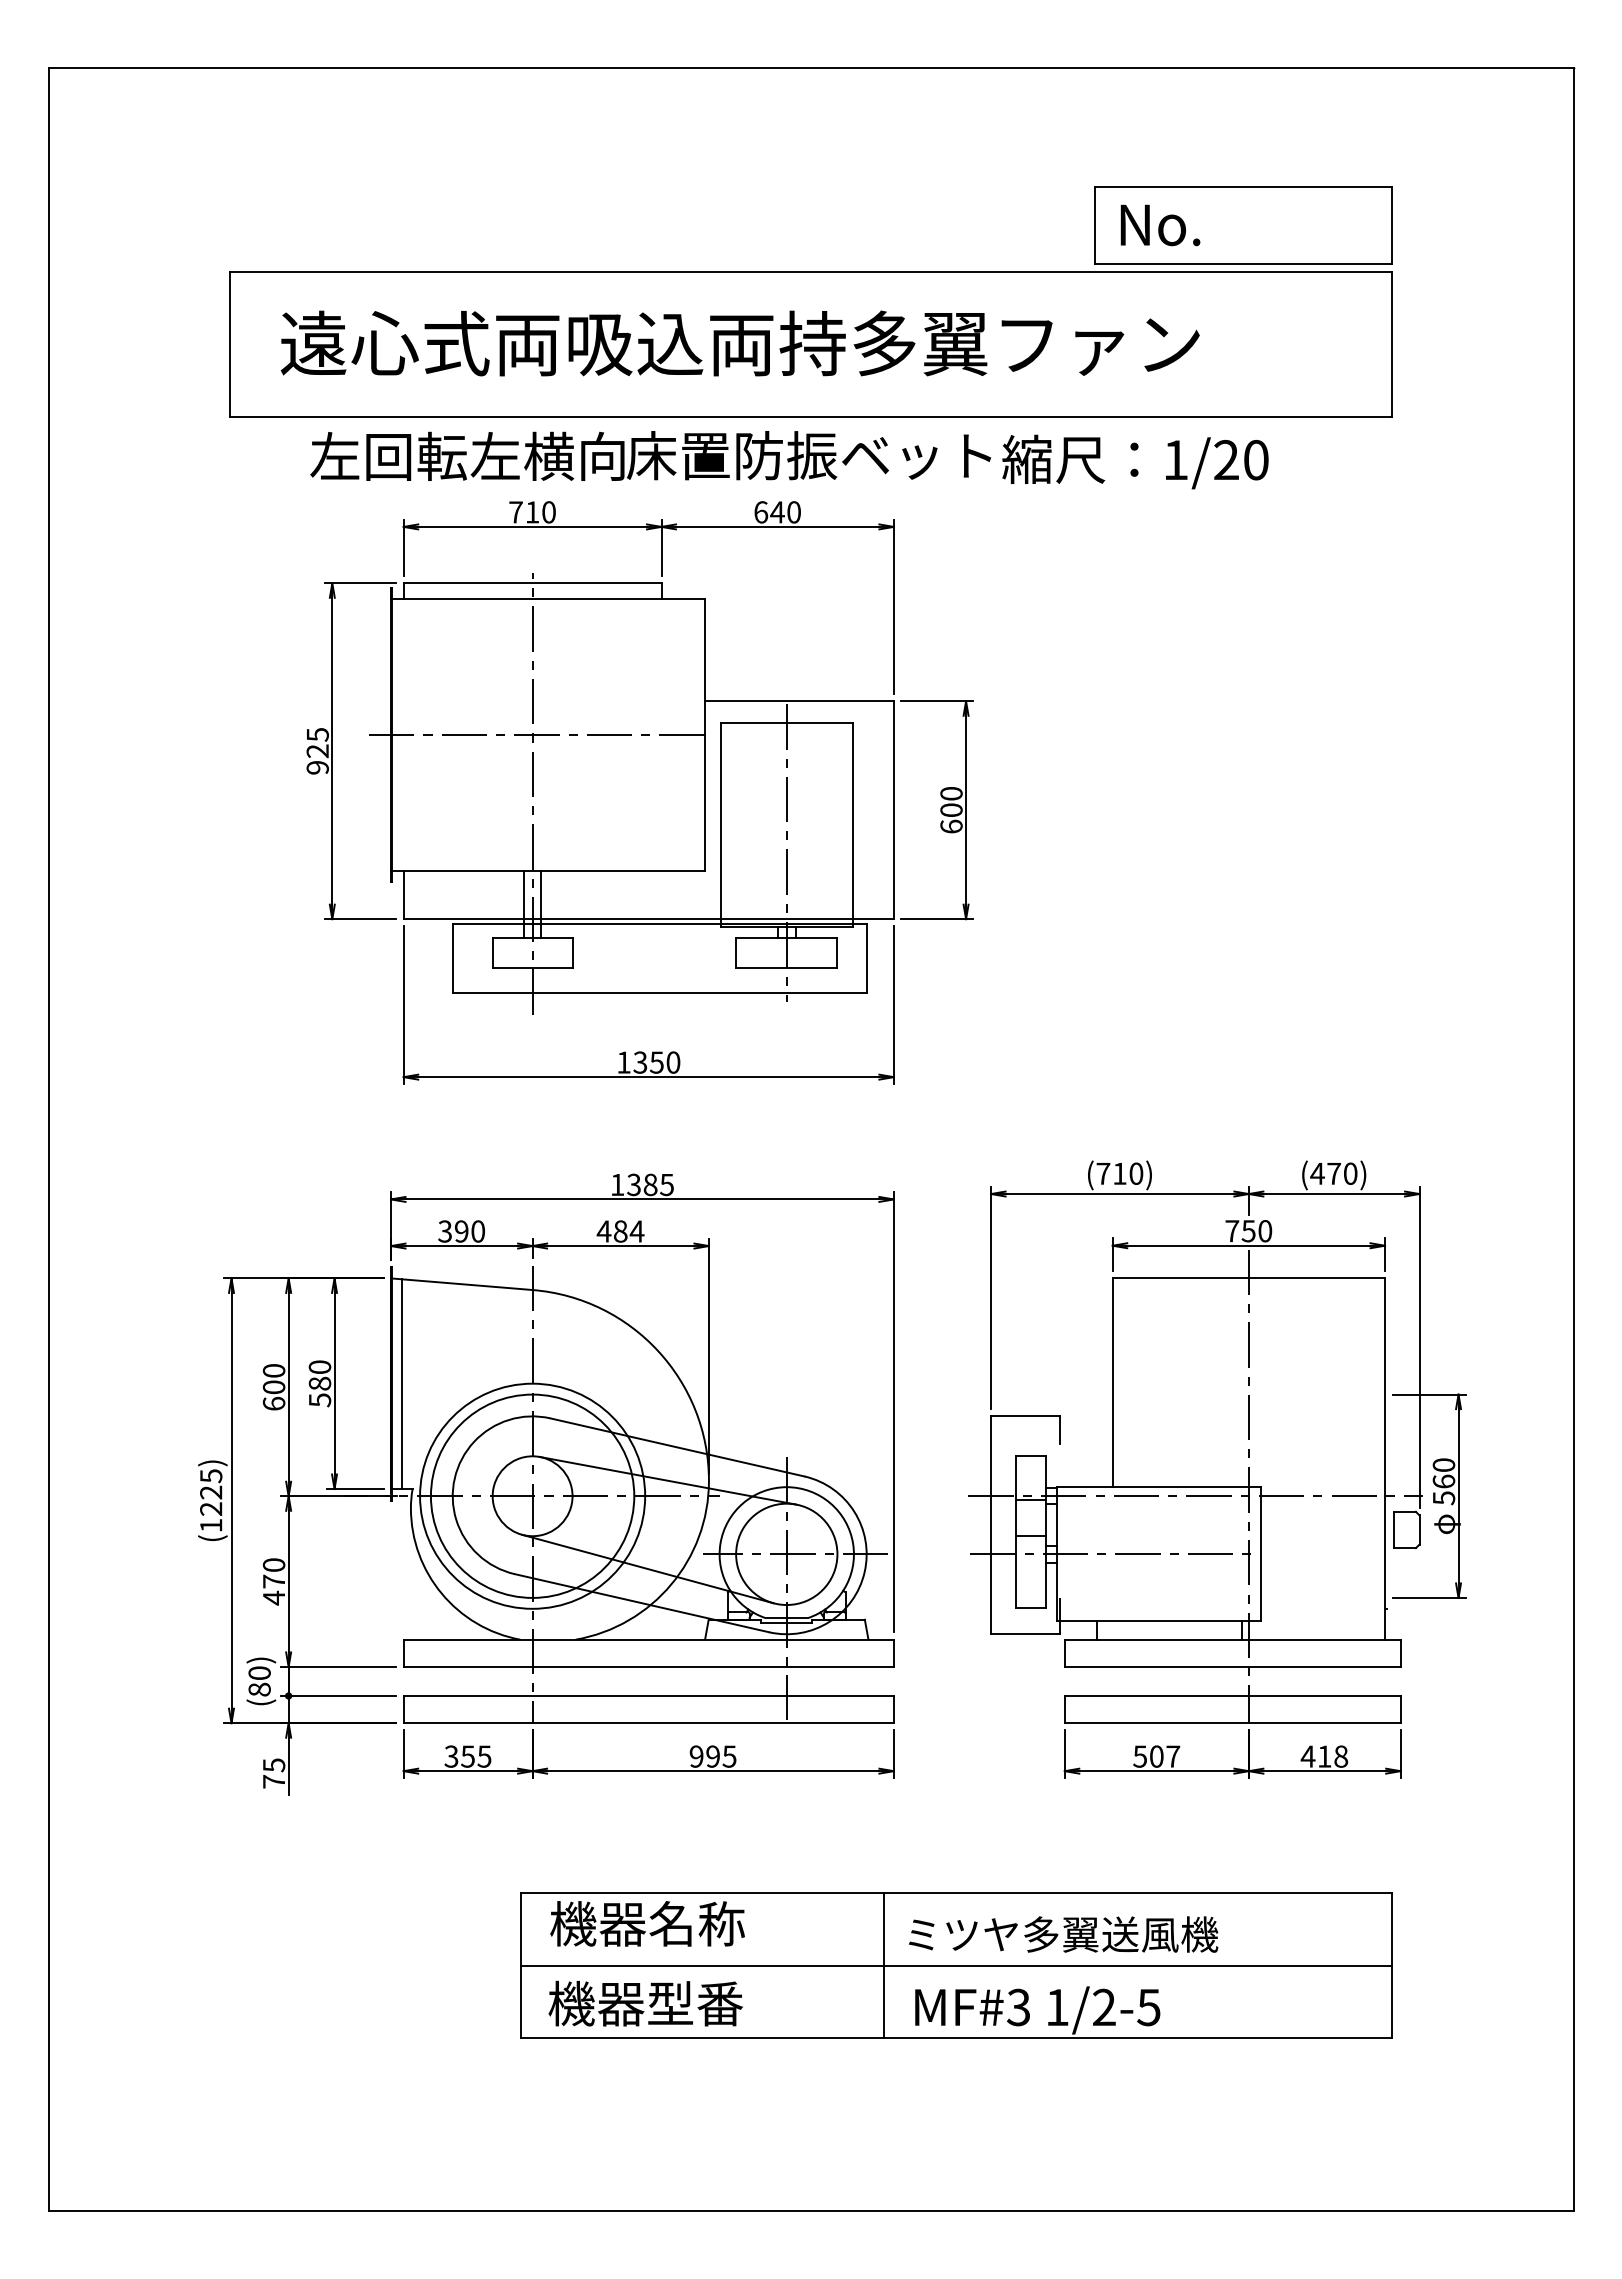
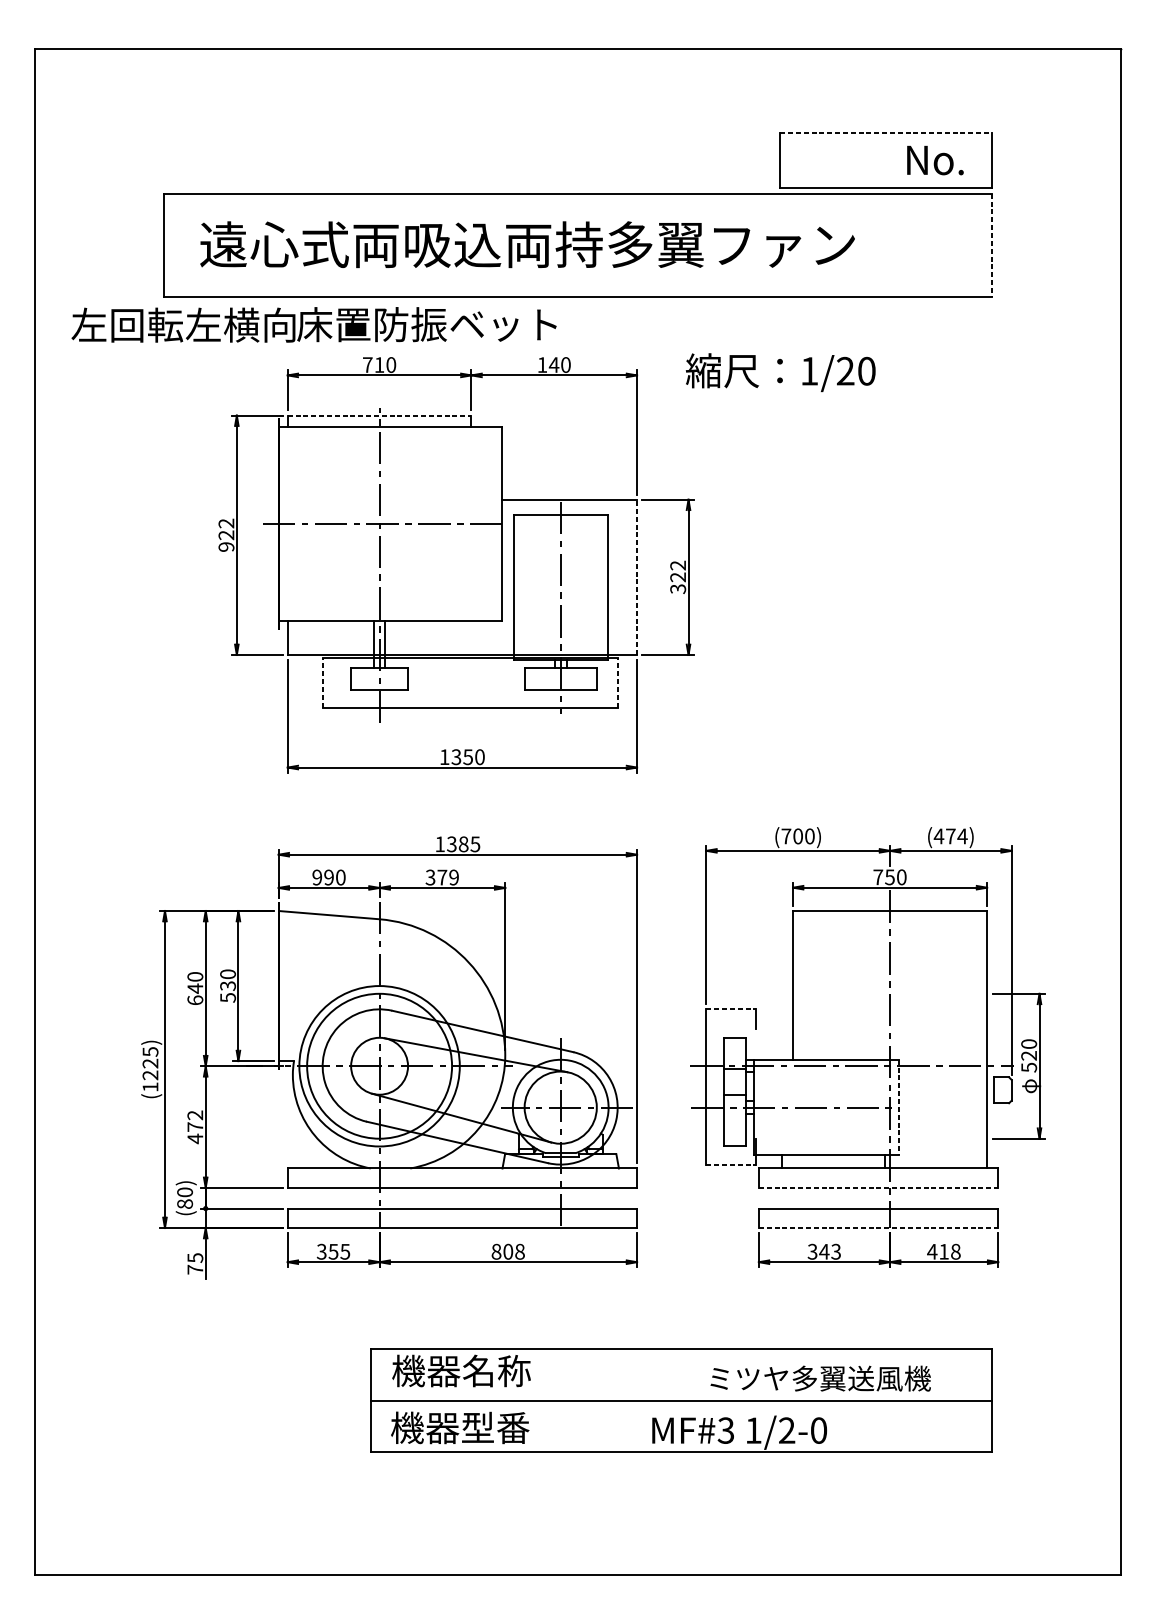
line: (1243, 186) -> (886, 132), solid -> dashed
text: (1160, 225) -> (935, 160), moved
line: (1391, 344) -> (991, 245), solid -> dashed
text: (650, 455) -> (313, 324), moved
text: (1135, 461) -> (780, 372), moved
text: (761, 512) -> (542, 365), 640 -> 140
line: (532, 583) -> (379, 415), solid -> dashed
text: (317, 734) -> (226, 523), 925 -> 922
line: (893, 810) -> (636, 577), solid -> dashed
text: (951, 810) -> (678, 577), 600 -> 322
line: (452, 957) -> (322, 682), solid -> dashed
line: (866, 957) -> (617, 682), solid -> dashed
text: (1119, 1173) -> (797, 836), (710) -> (700)
text: (1350, 1173) -> (962, 836), (470) -> (474)
text: (444, 1231) -> (316, 877), 390 -> 990
text: (620, 1231) -> (442, 877), 484 -> 379
text: (319, 1383) -> (227, 985), 580 -> 530
line: (401, 1384) -> (286, 986), removed
text: (273, 1387) -> (194, 988), 600 -> 640
line: (1026, 1416) -> (731, 1009), solid -> dashed
text: (1443, 1481) -> (1028, 1055), 560 -> 520
line: (1261, 1553) -> (899, 1107), solid -> dashed
text: (274, 1564) -> (195, 1114), 470 -> 472
line: (1026, 1634) -> (731, 1164), solid -> dashed
line: (1232, 1666) -> (878, 1187), solid -> dashed
line: (1232, 1723) -> (878, 1228), solid -> dashed
text: (712, 1756) -> (507, 1251), 995 -> 808
text: (1156, 1756) -> (824, 1251), 507 -> 343
text: (1063, 1934) -> (820, 1378), moved
line: (883, 1965) -> (629, 1400), removed
text: (1148, 2007) -> (818, 1430), 1/2-5 -> 1/2-0

